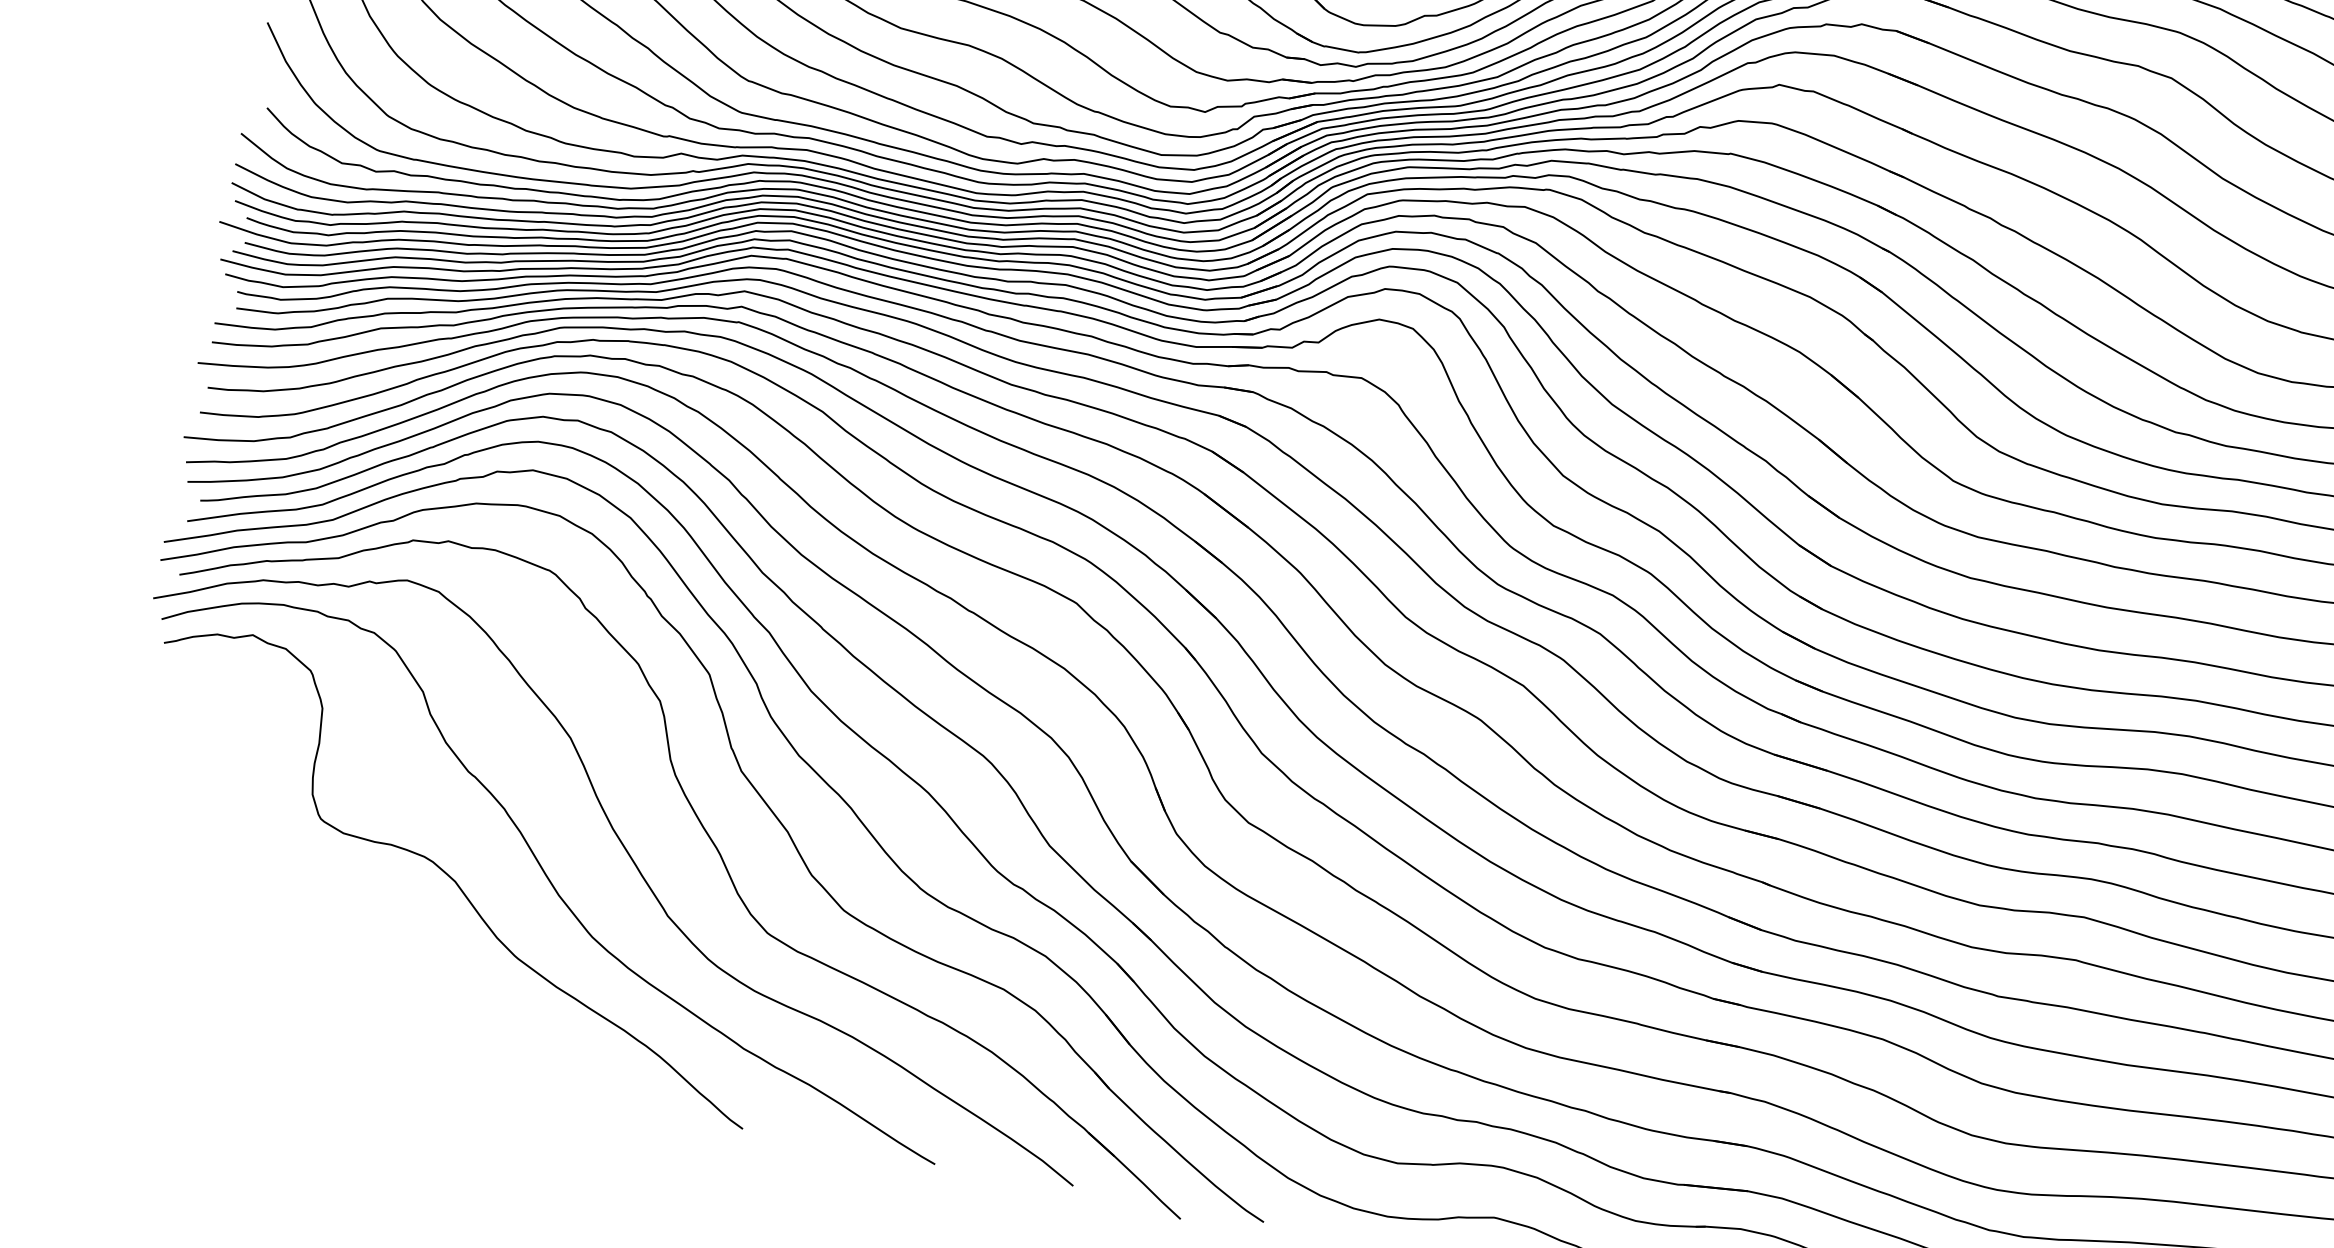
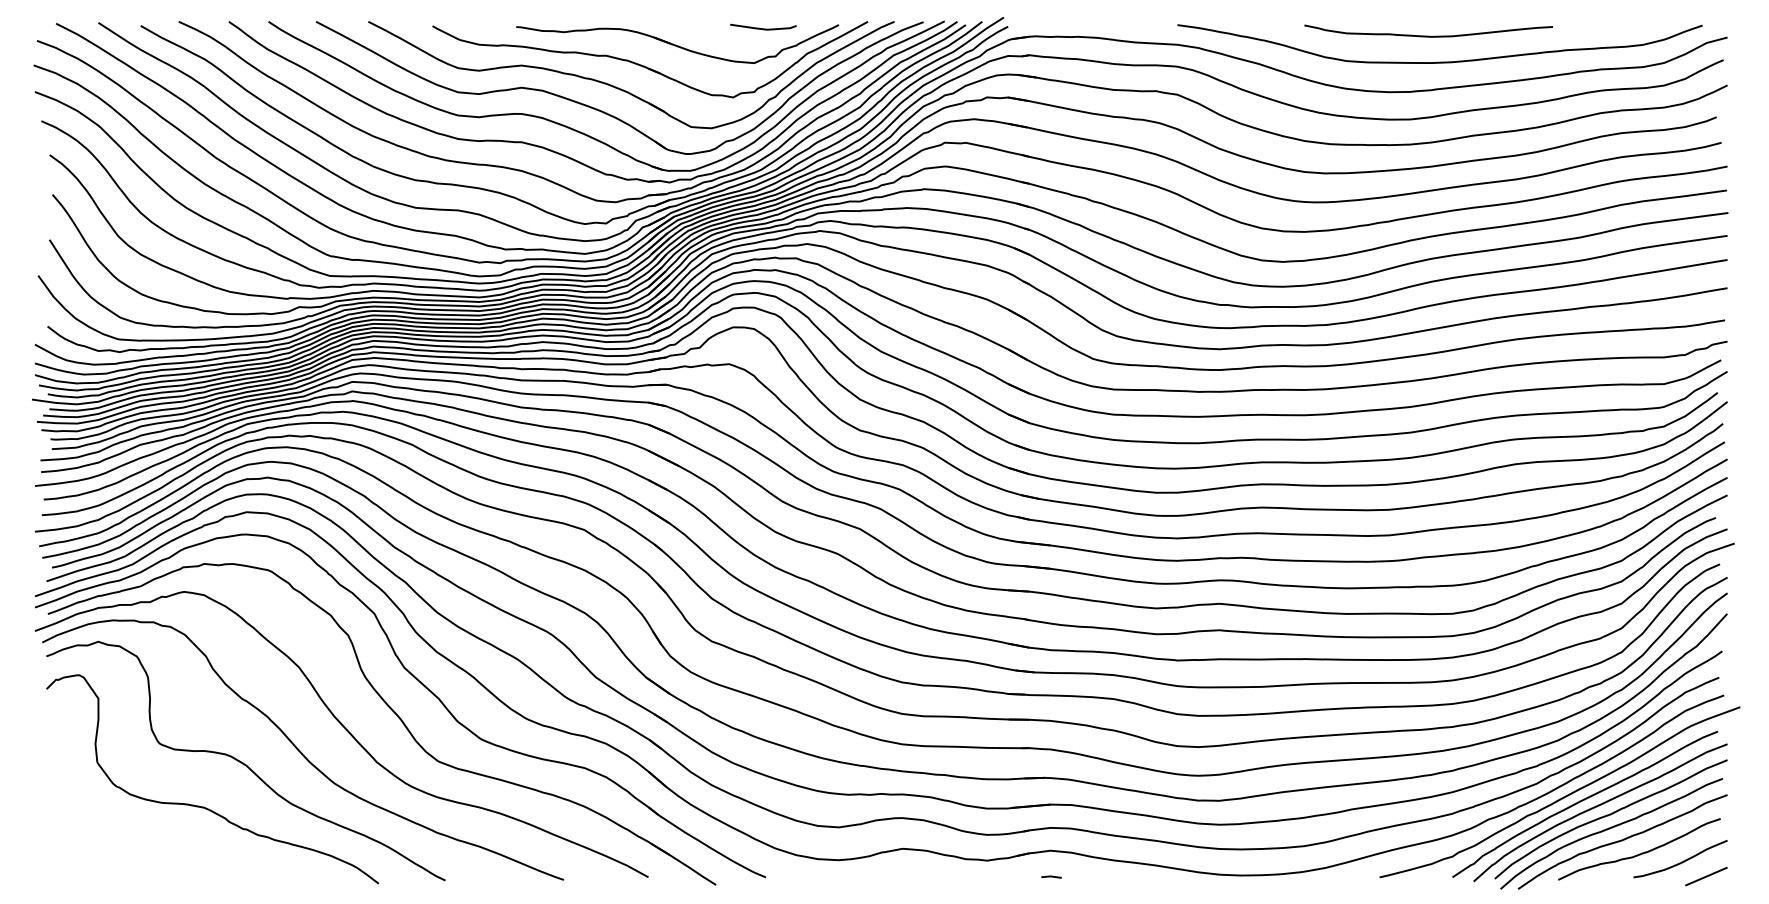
curve: (374, 934) -> (204, 806), added

